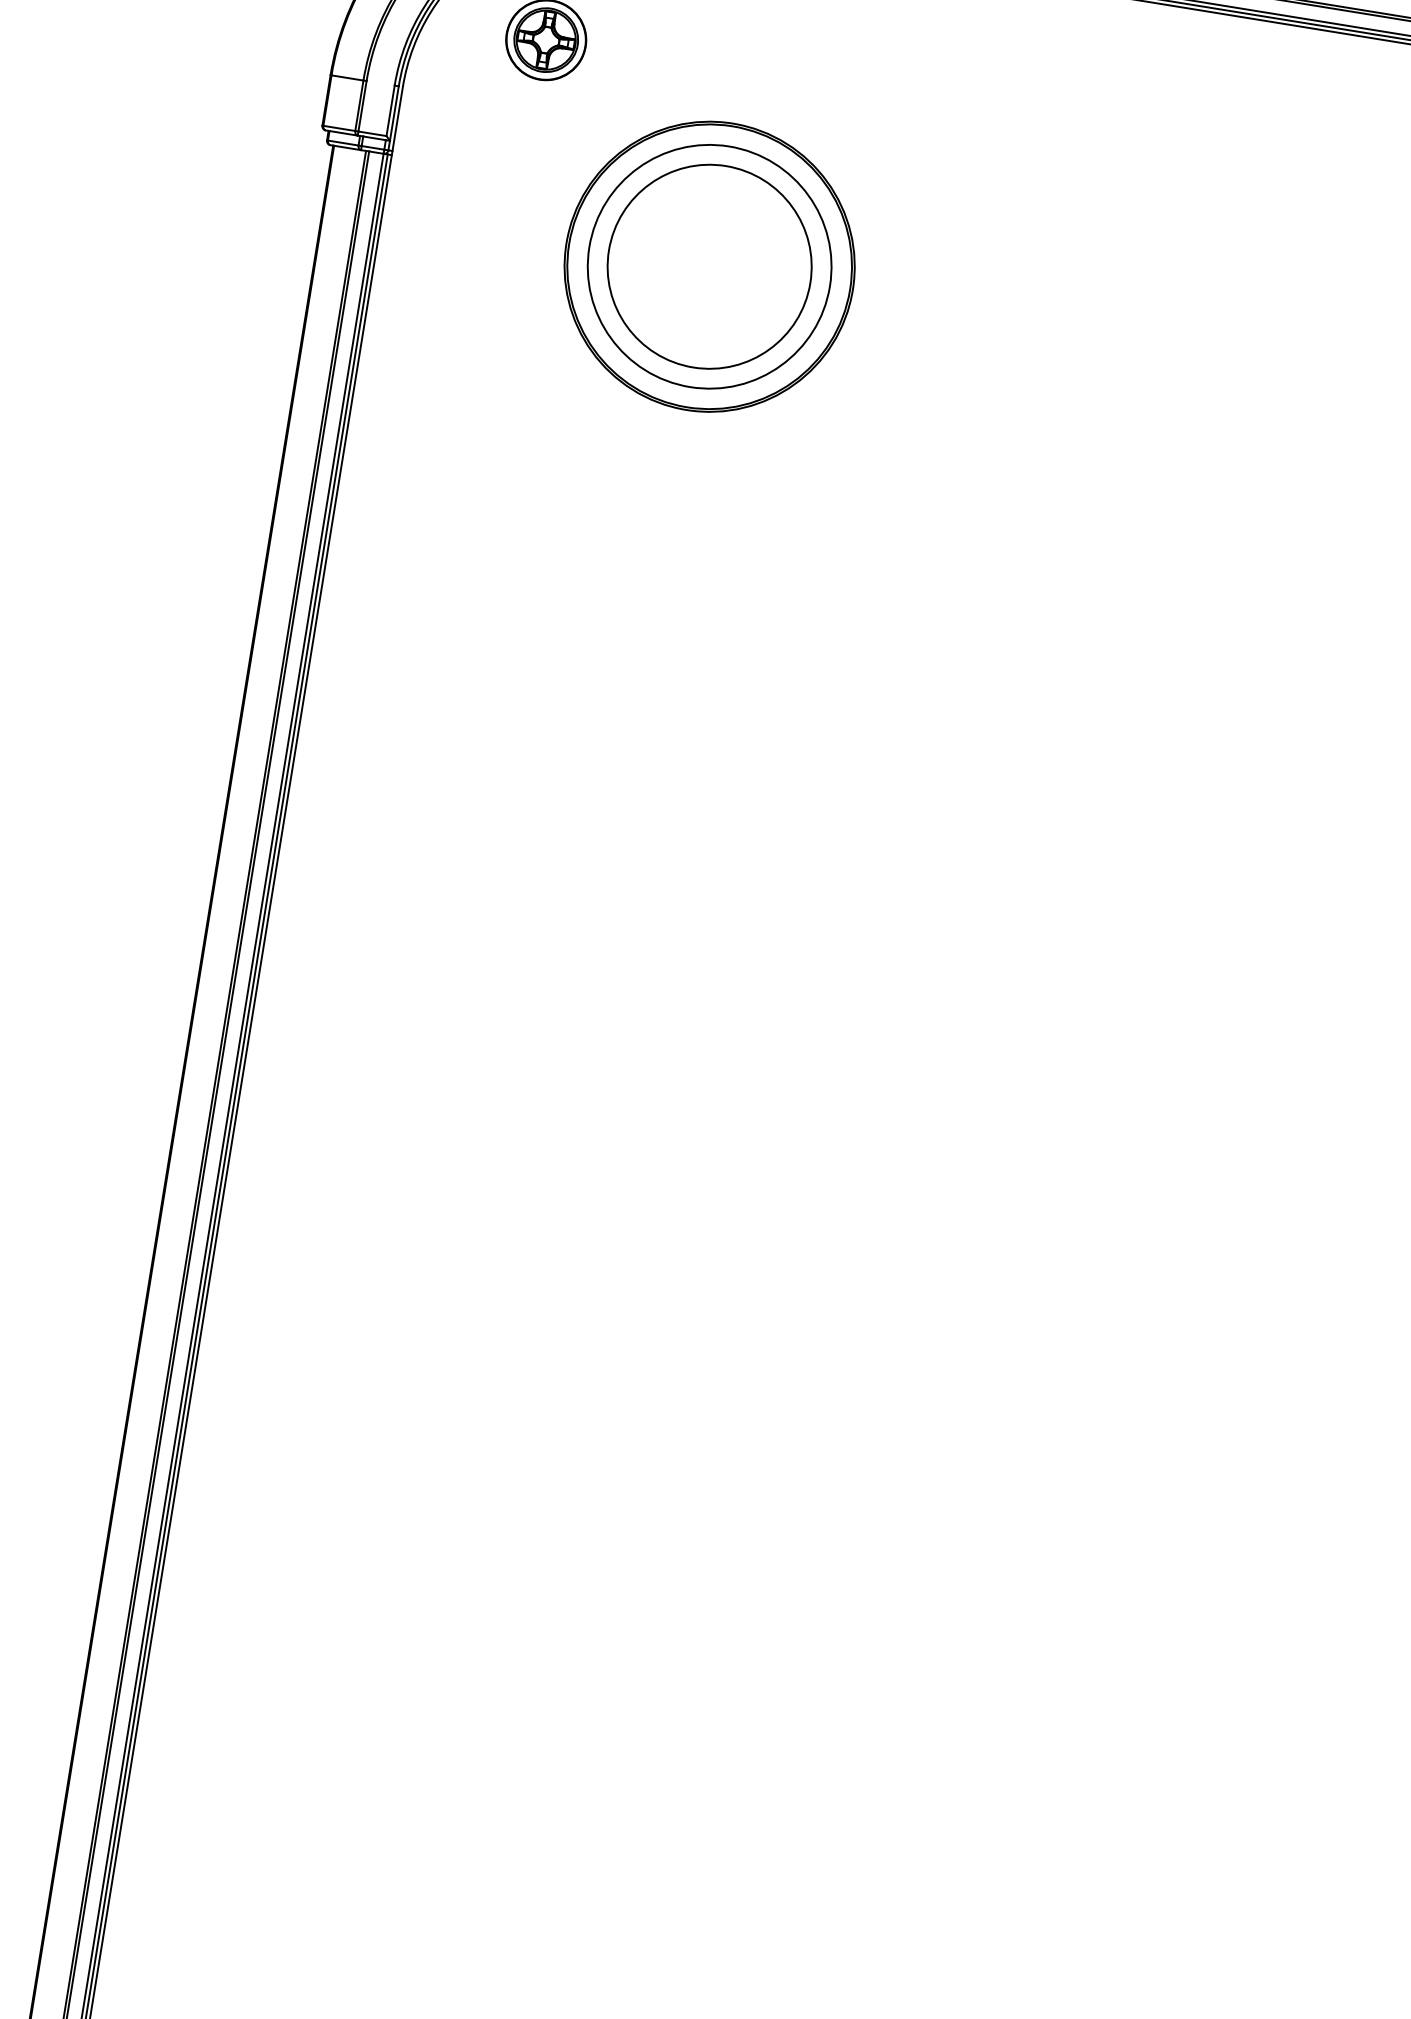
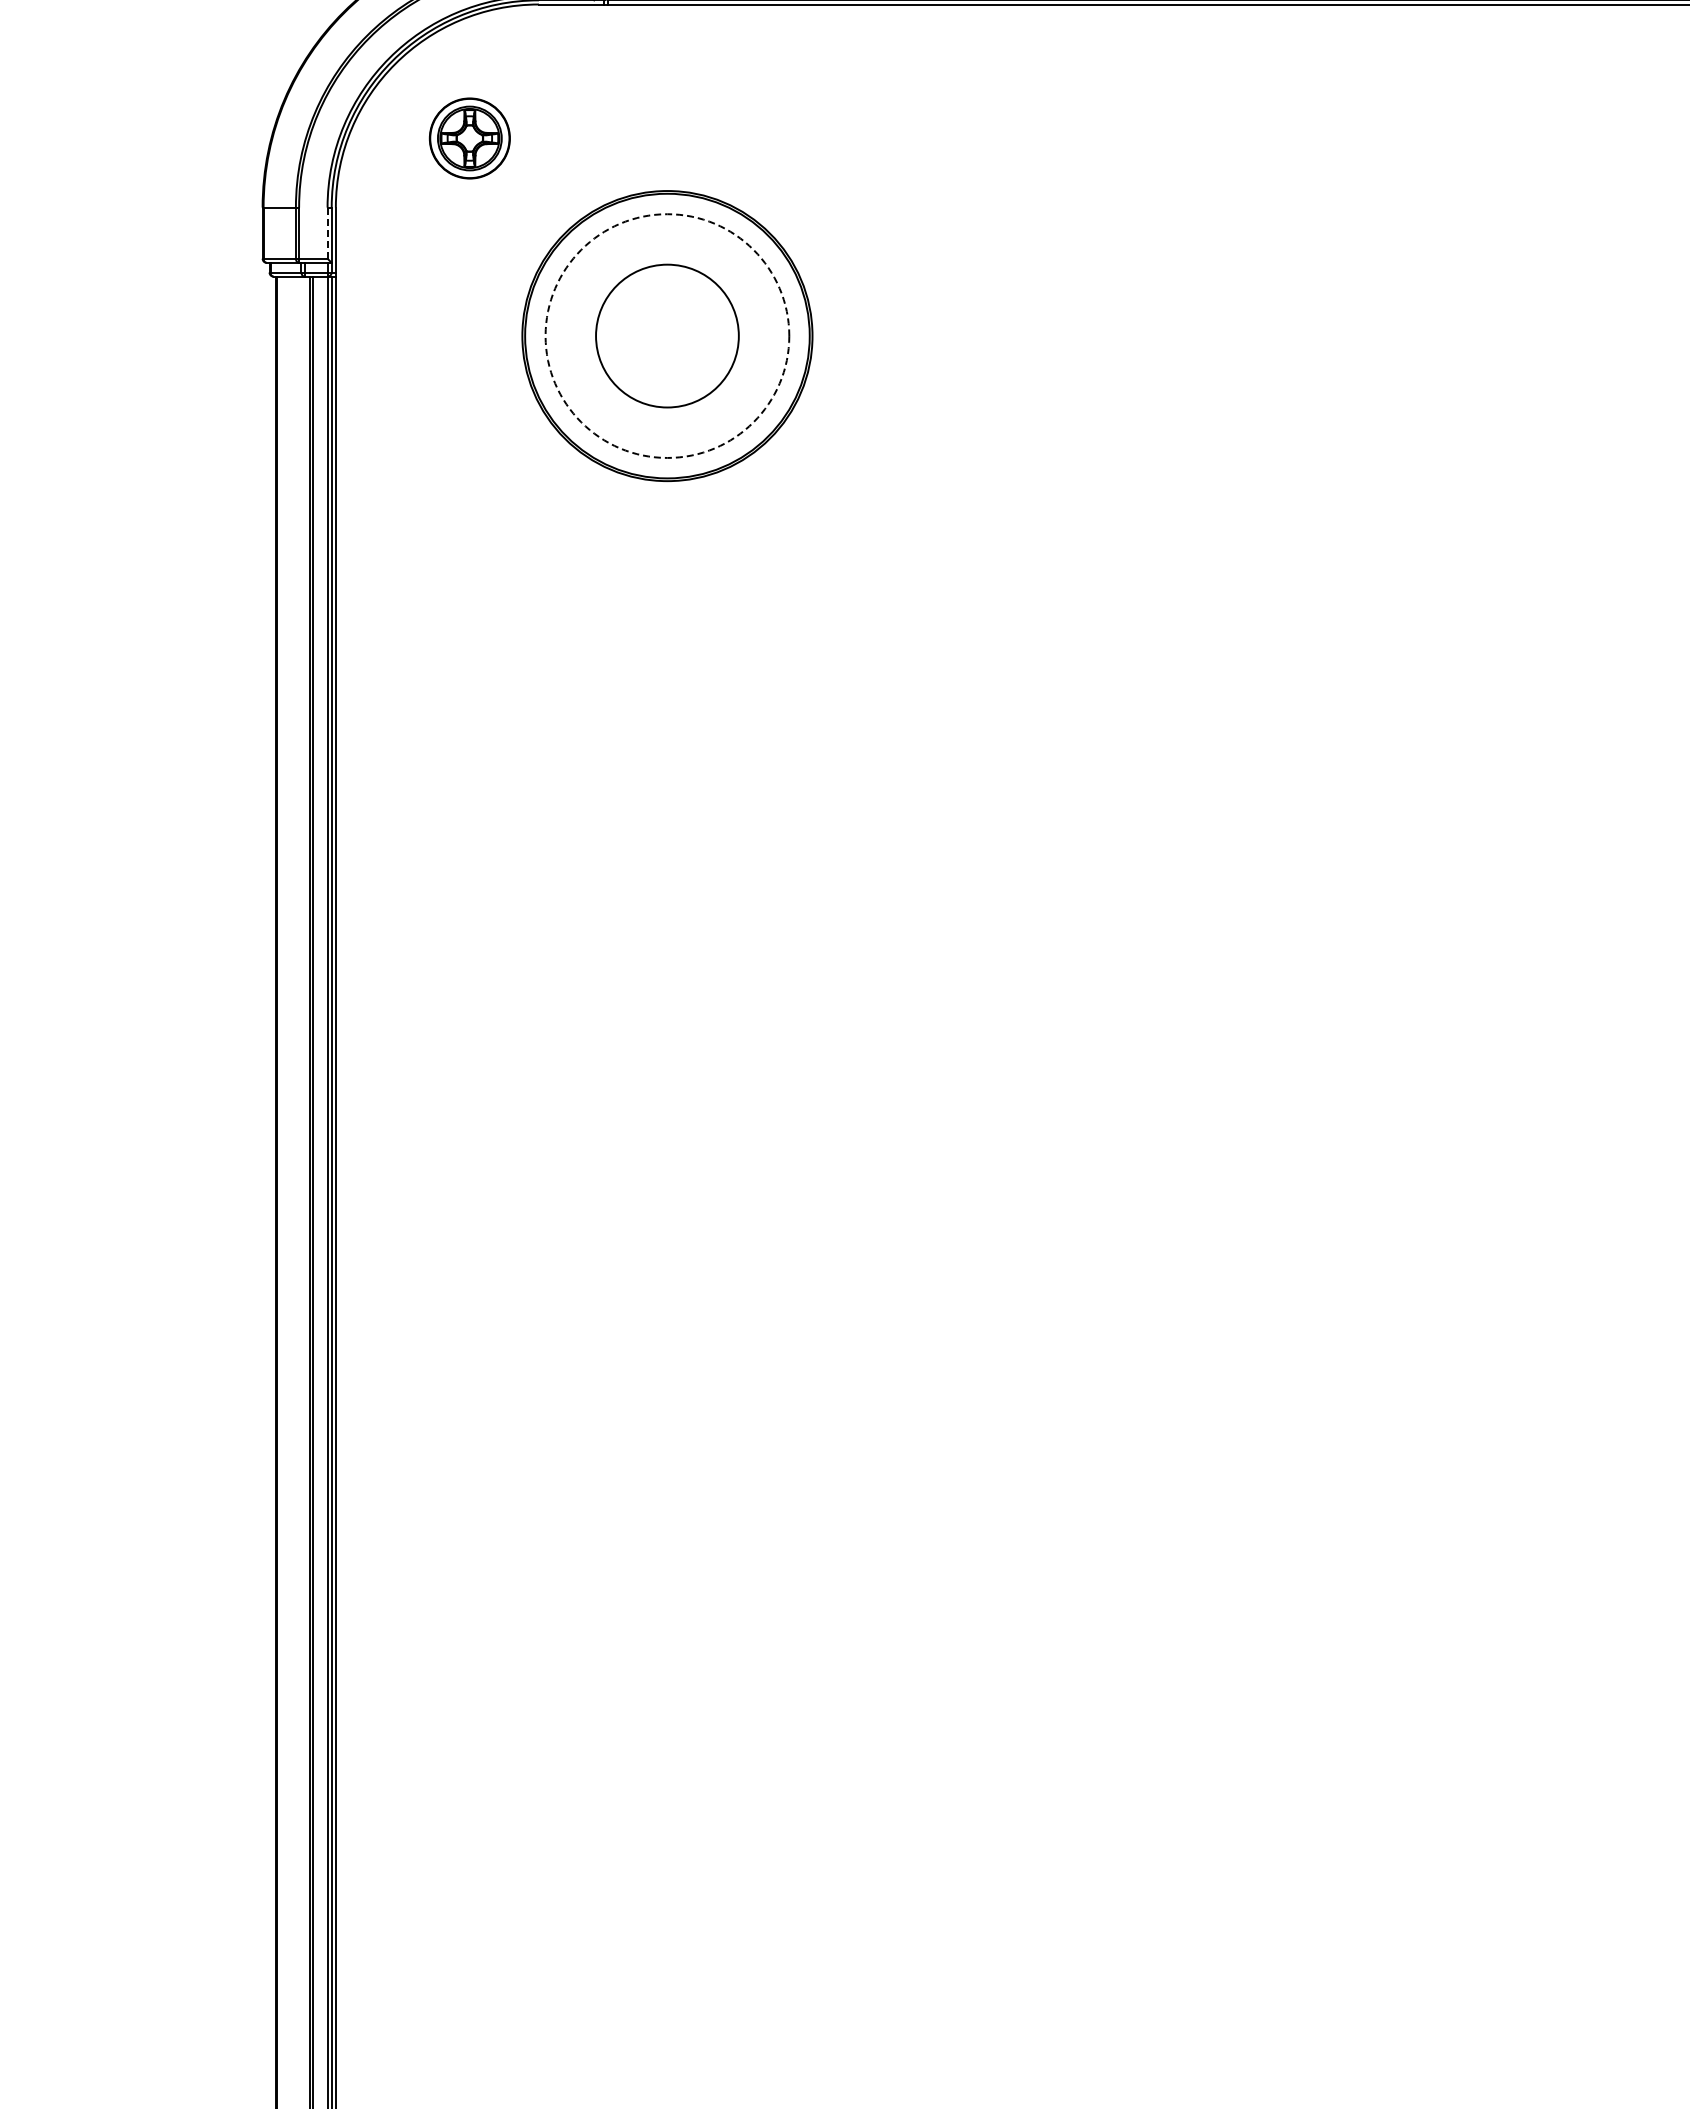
line: (390, 111) -> (327, 233), solid -> dashed
circle: (709, 266) -> (667, 335), solid -> dashed
circle: (709, 267) -> (667, 336), size x0.7

